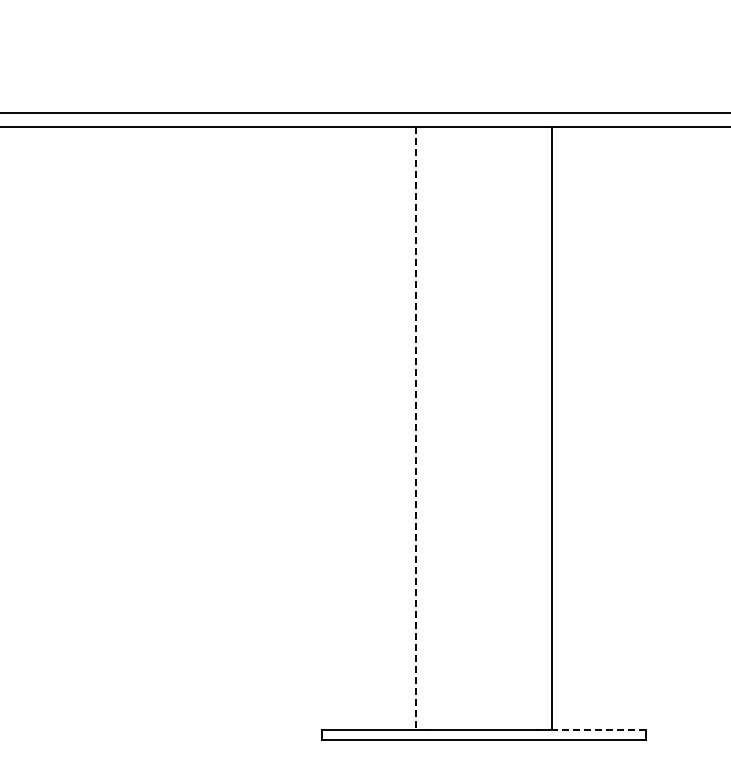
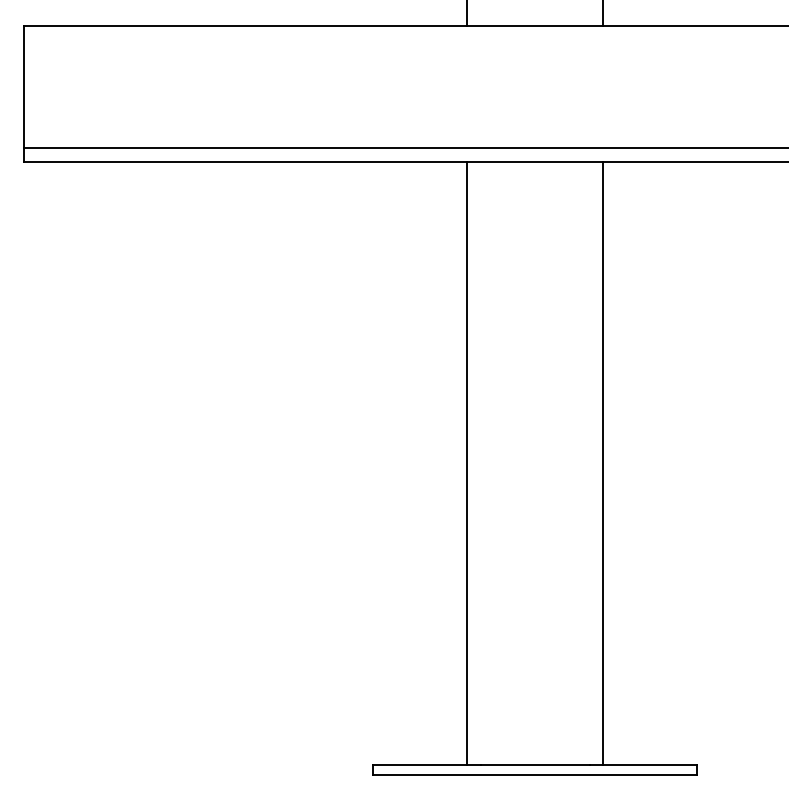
line: (415, 428) -> (466, 463), dashed -> solid
line: (598, 729) -> (649, 764), dashed -> solid

